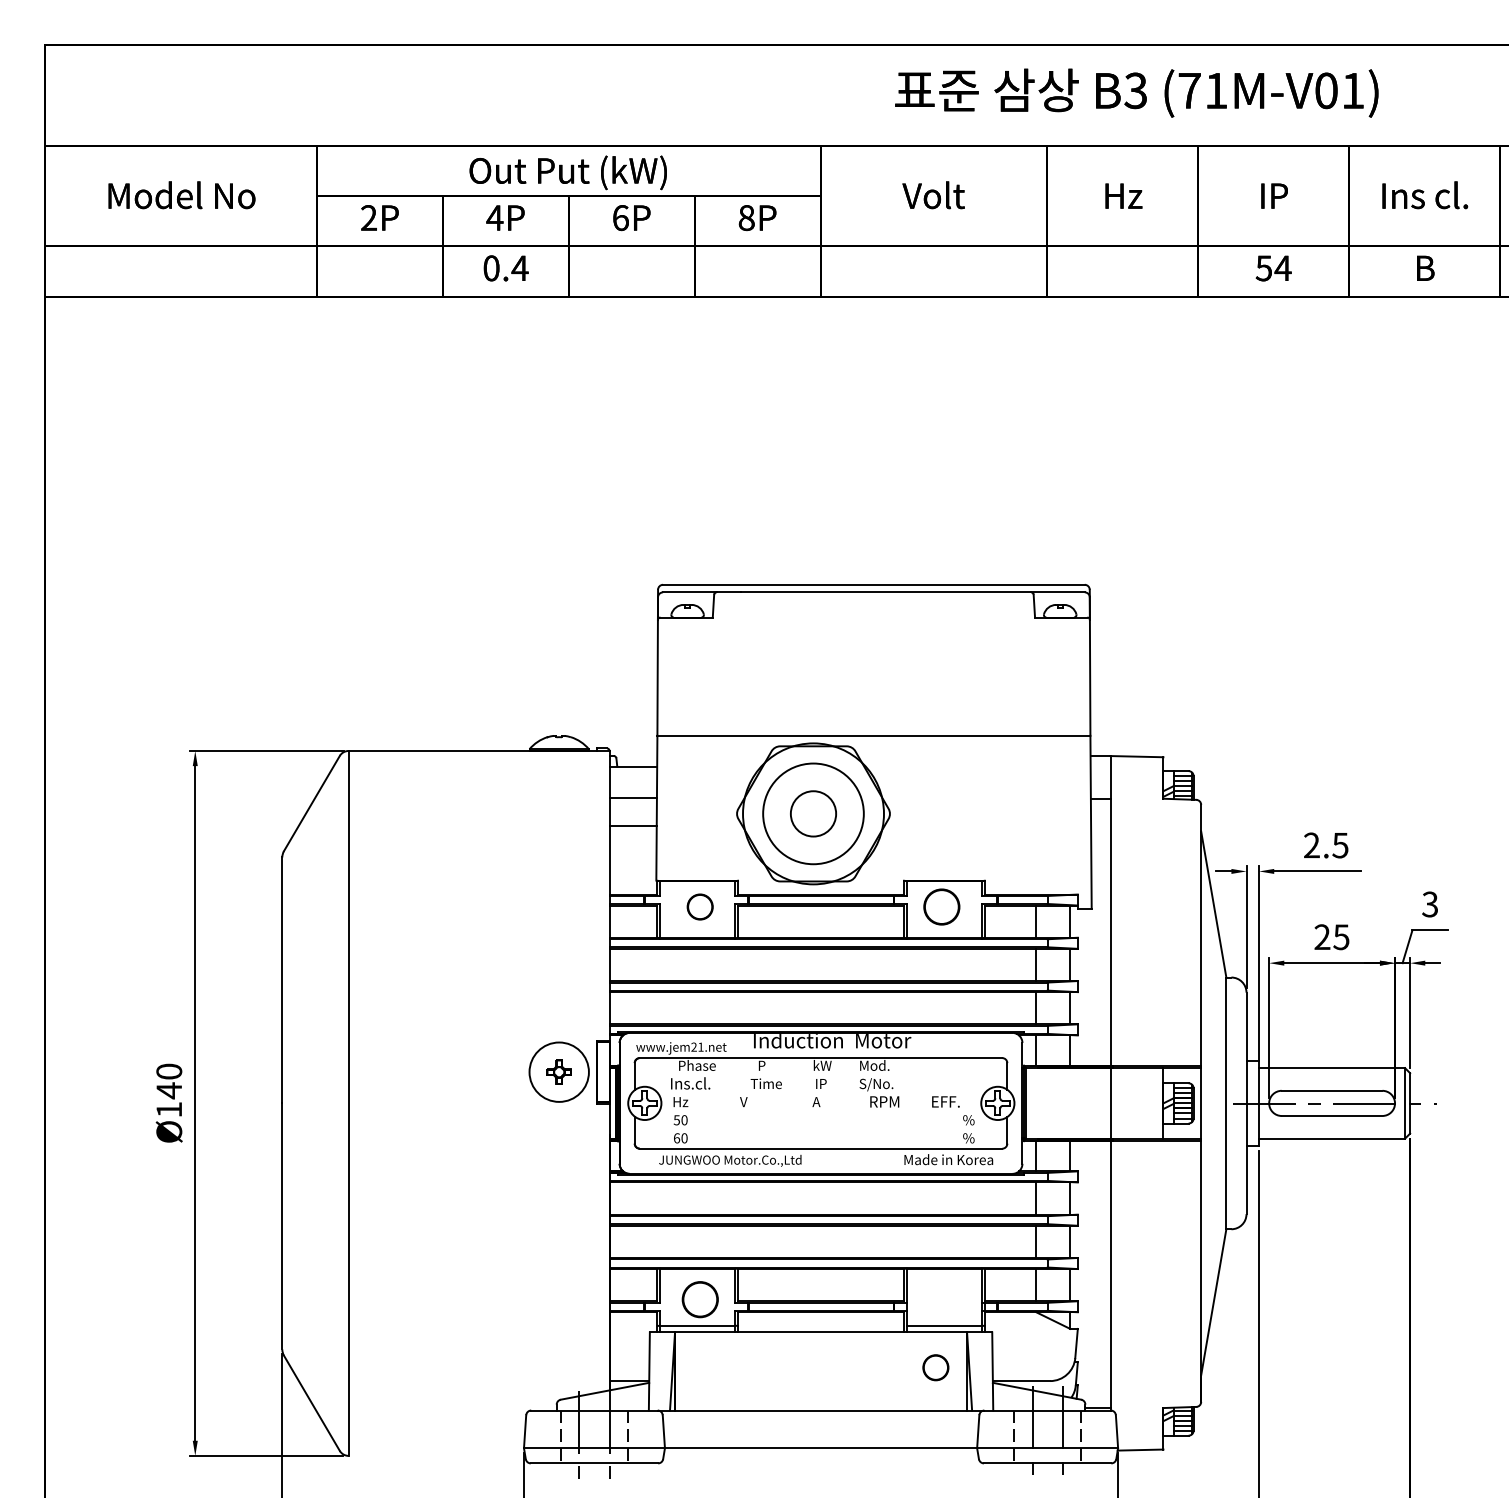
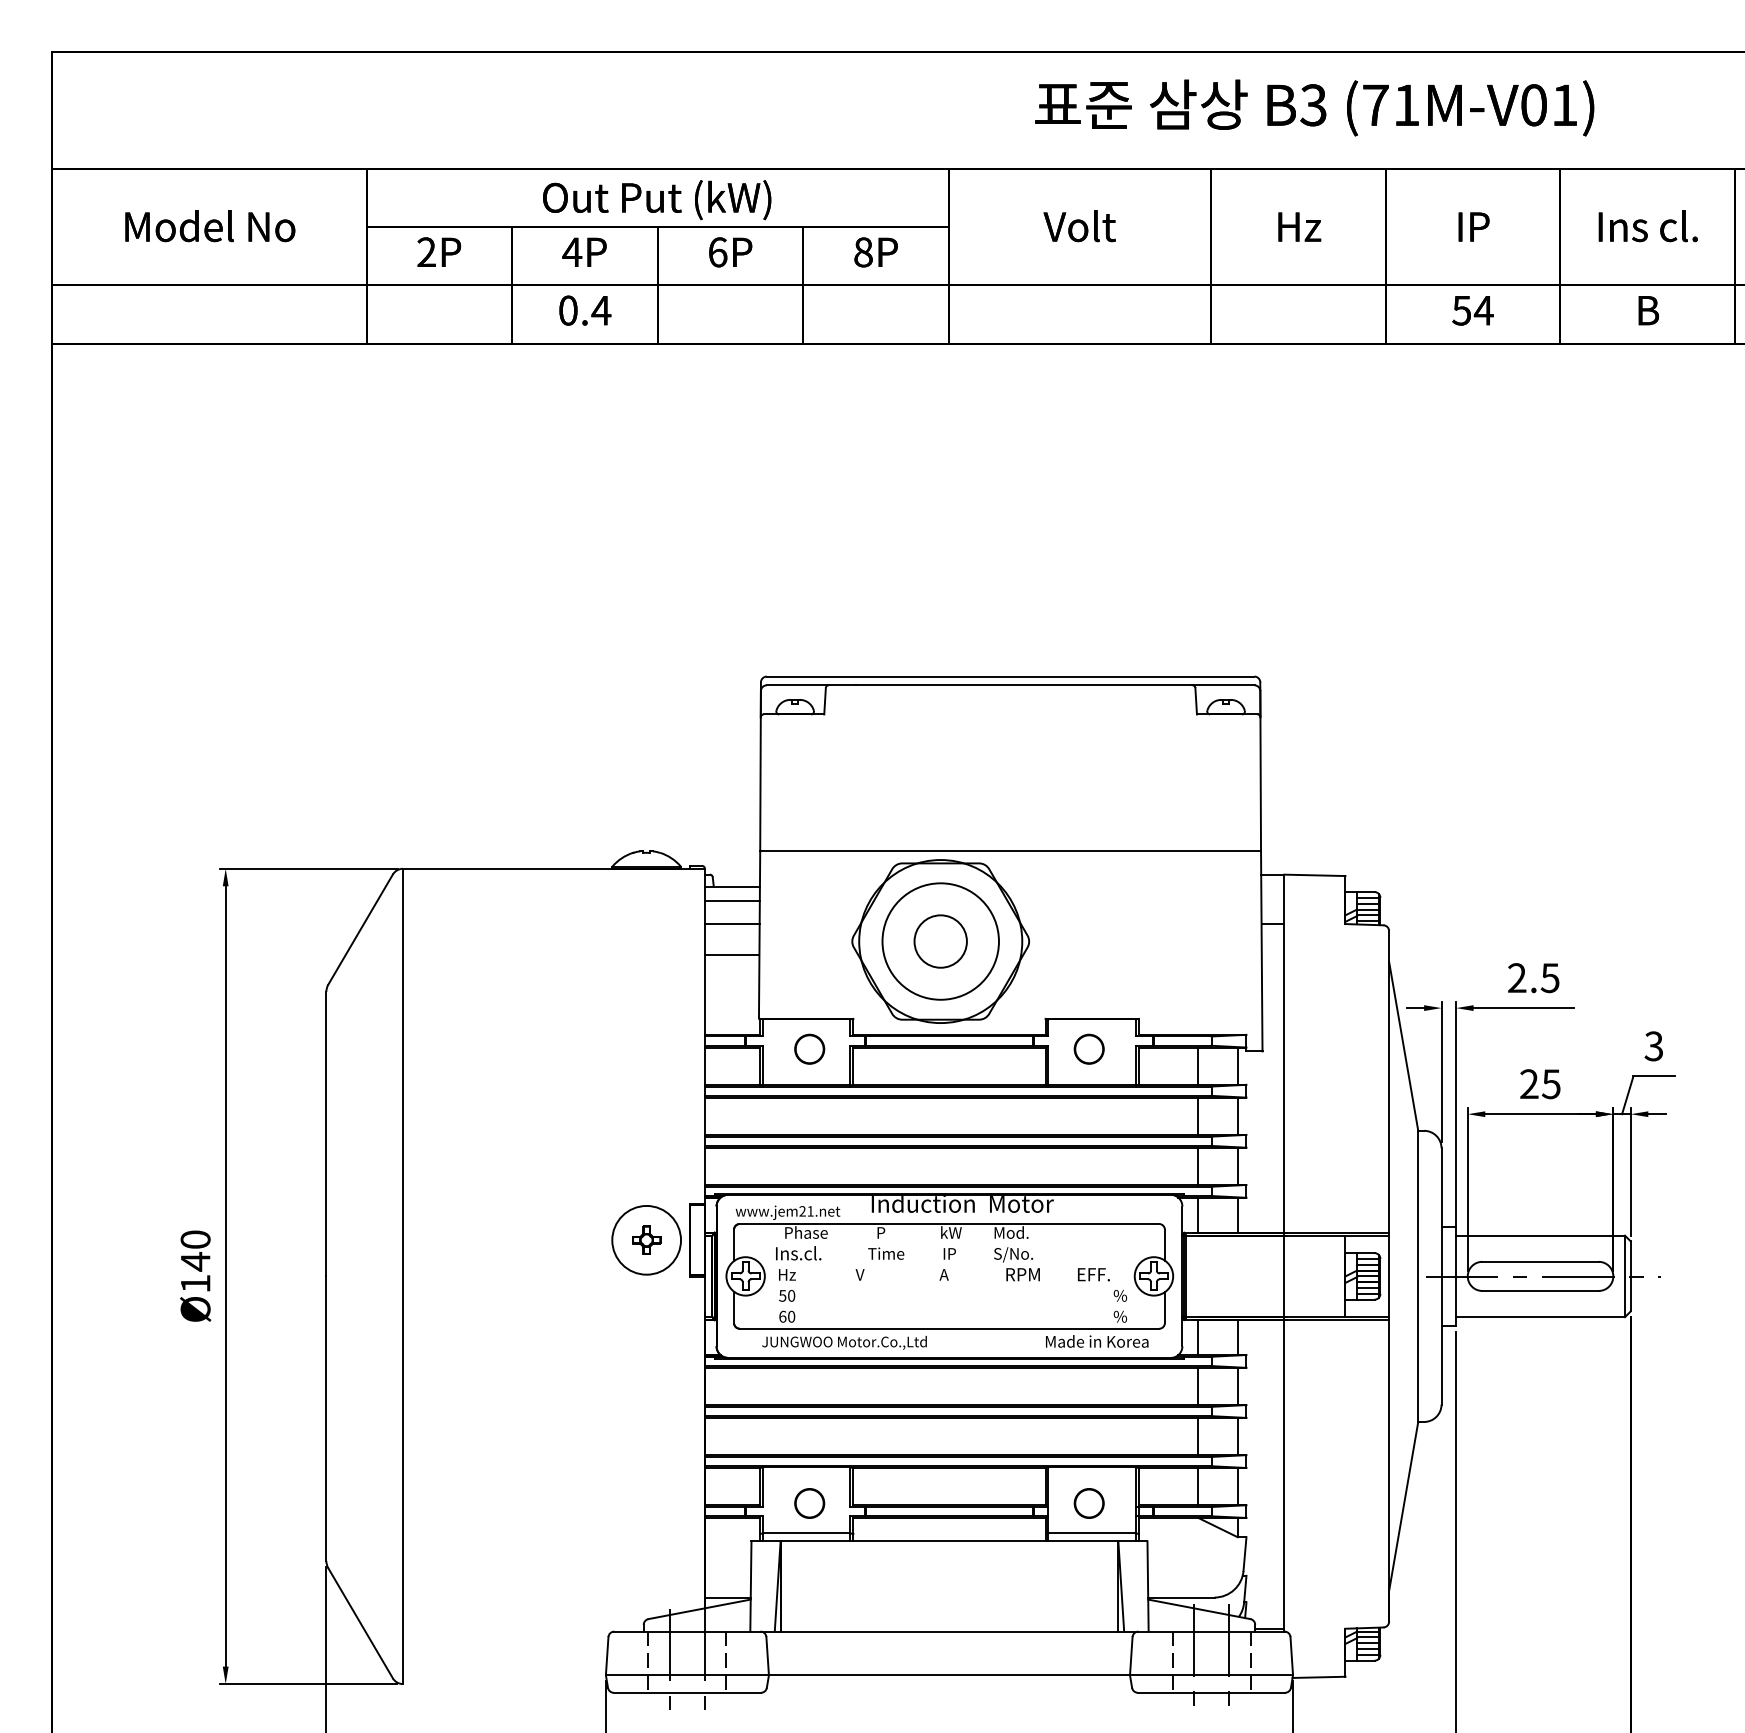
line: (633, 779) -> (732, 901), added
circle: (941, 906) -> (1088, 1048), size x0.71
circle: (699, 1299) -> (808, 1503), size x0.71
circle: (935, 1367) -> (1088, 1503), moved

